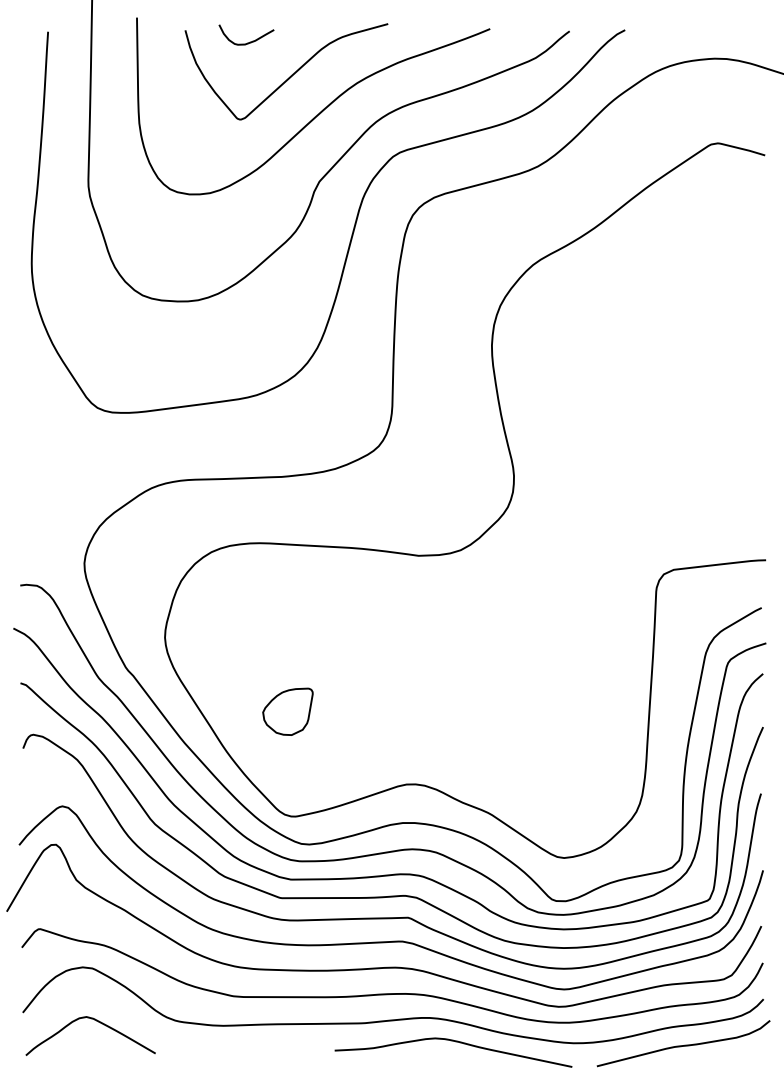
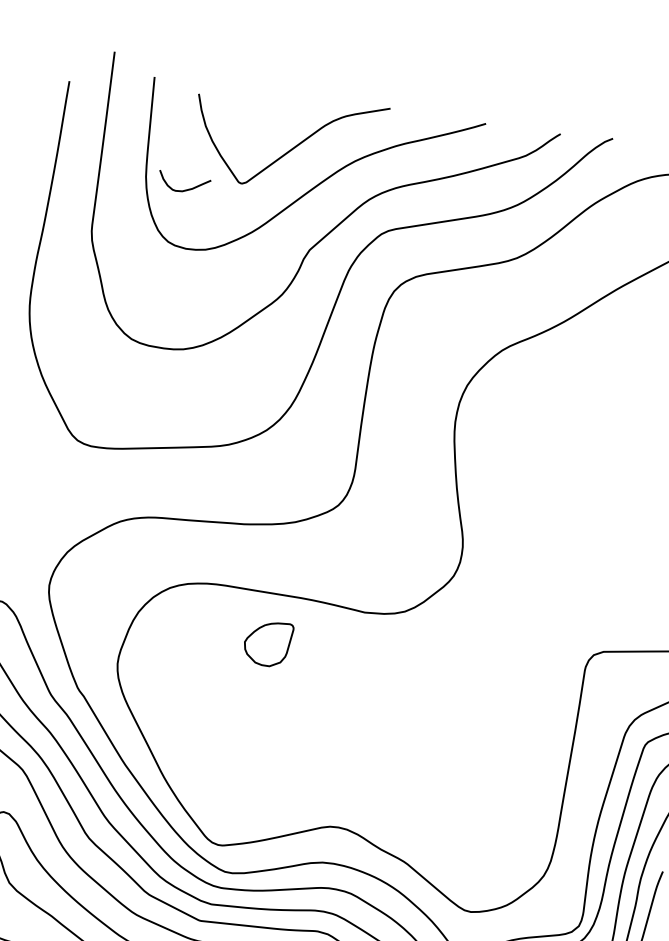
curve: (250, 41) -> (187, 189), moved
part: (287, 711) -> (267, 643), moved

